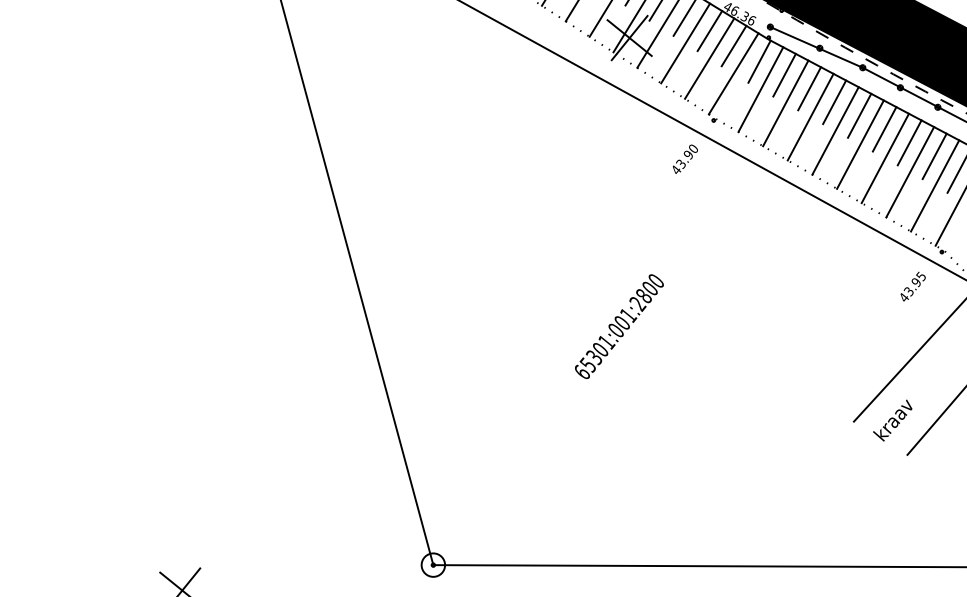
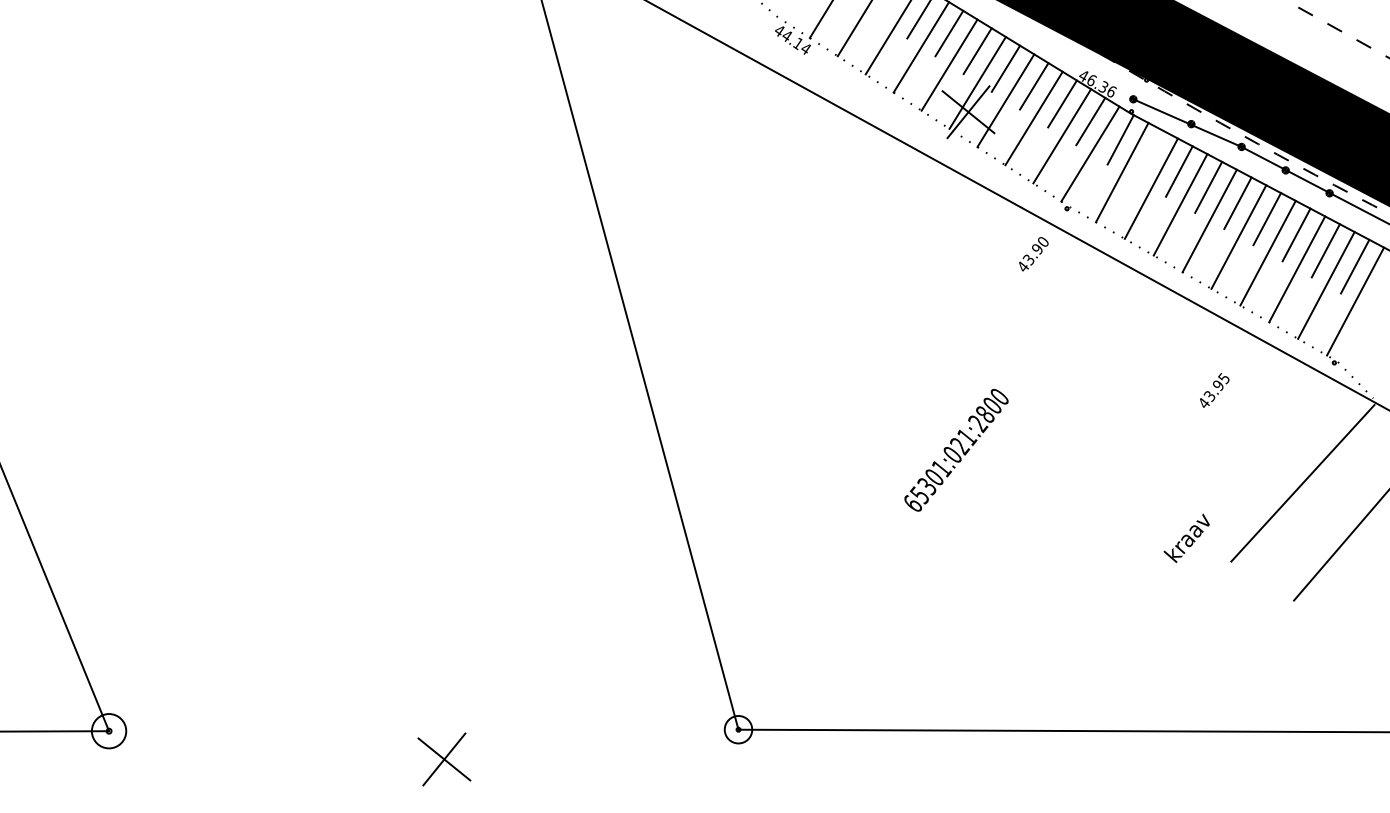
line: (784, 75) -> (1149, 155), removed
text: (913, 286) -> (1214, 390), moved
text: (622, 323) -> (960, 446), 65301:001:2800 -> 65301:021:2800
text: (892, 419) -> (1186, 537), moved

